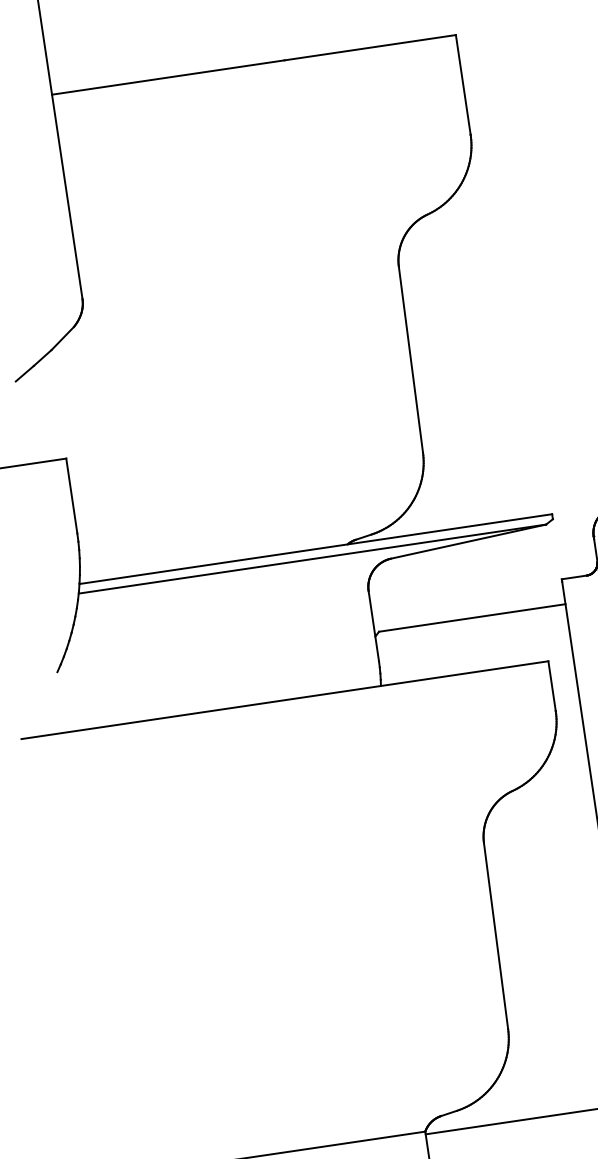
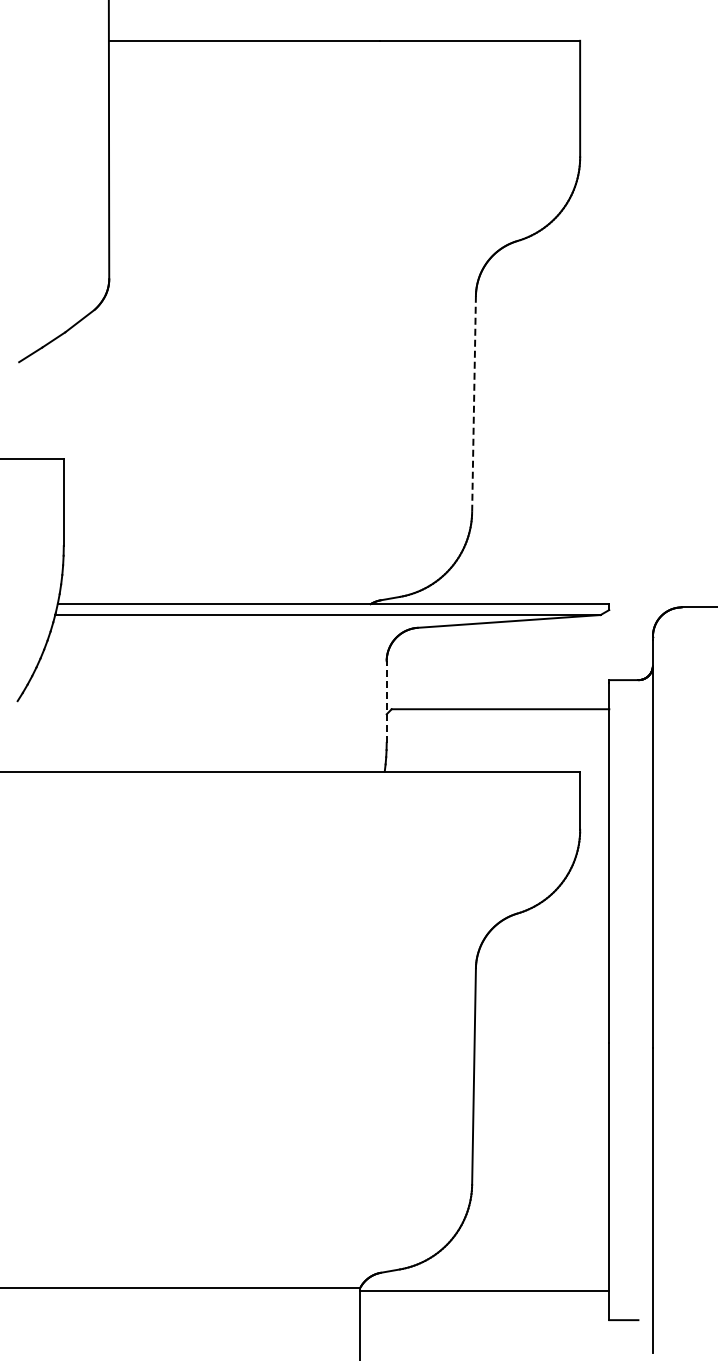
line: (411, 360) -> (474, 404), solid -> dashed
line: (373, 626) -> (386, 702), solid -> dashed

